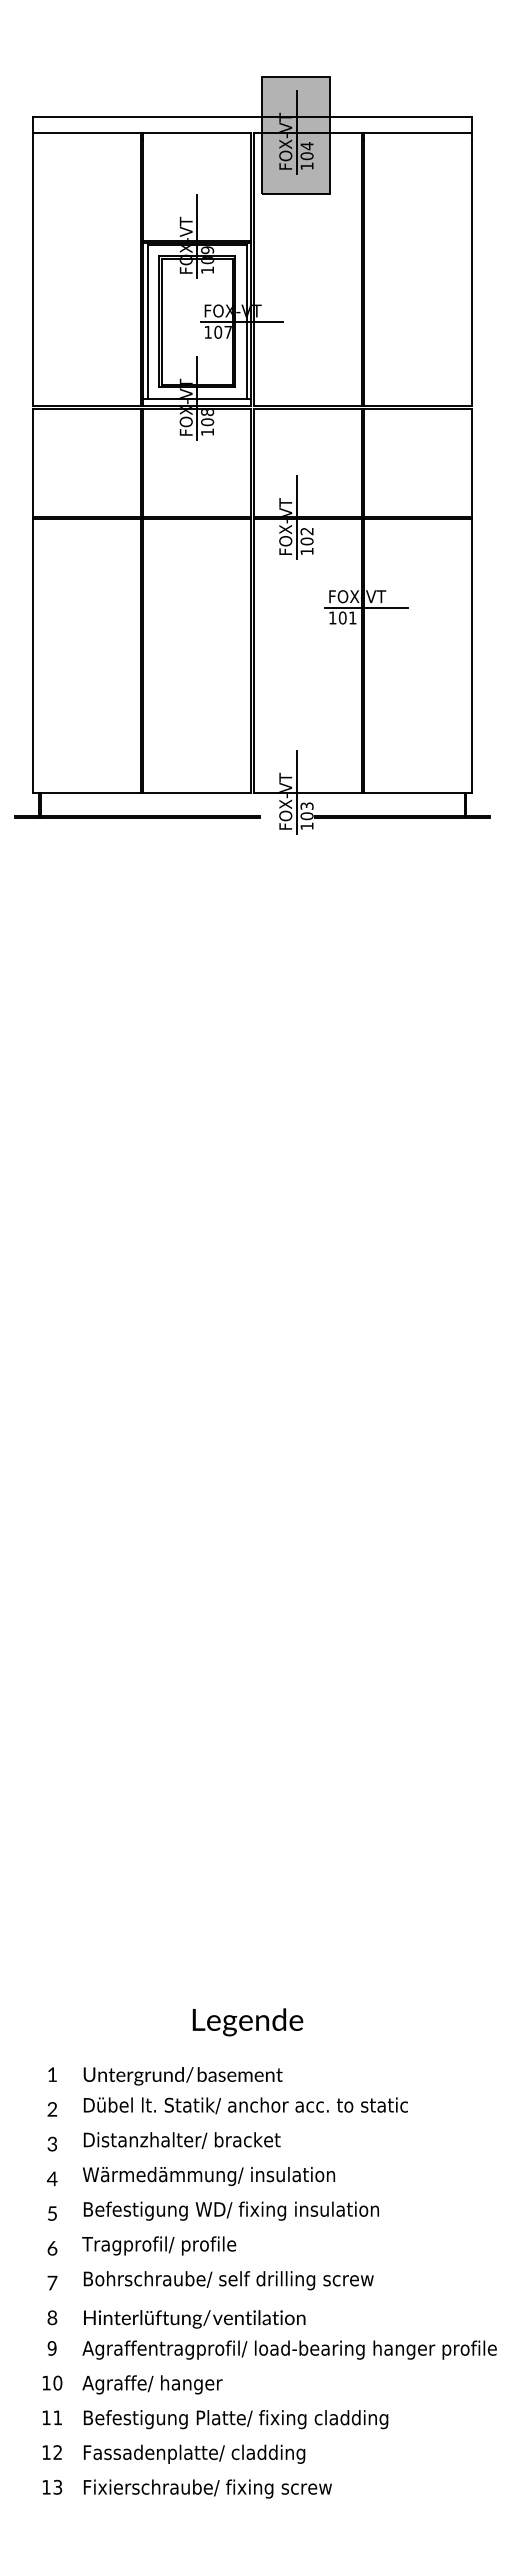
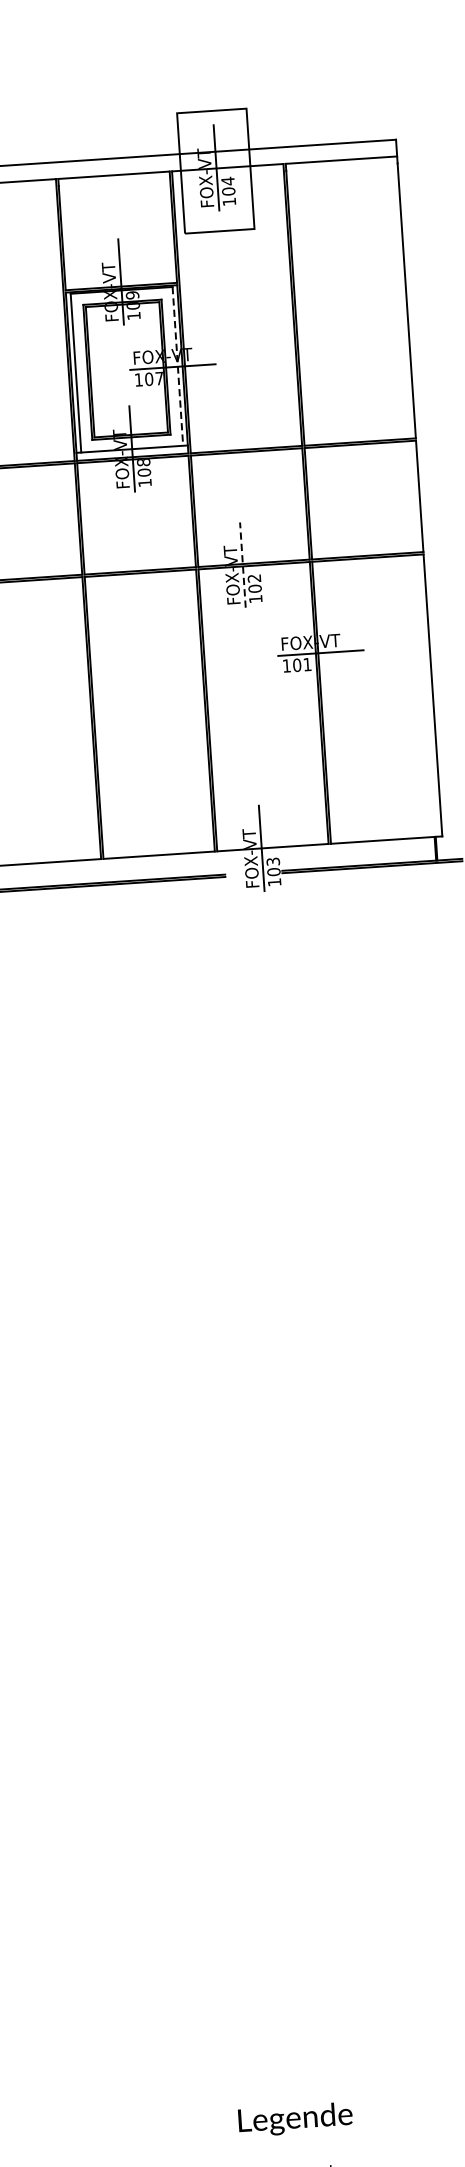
fill: (295, 135) -> (215, 171), removed
line: (246, 321) -> (177, 366), solid -> dashed
line: (296, 517) -> (242, 564), solid -> dashed

